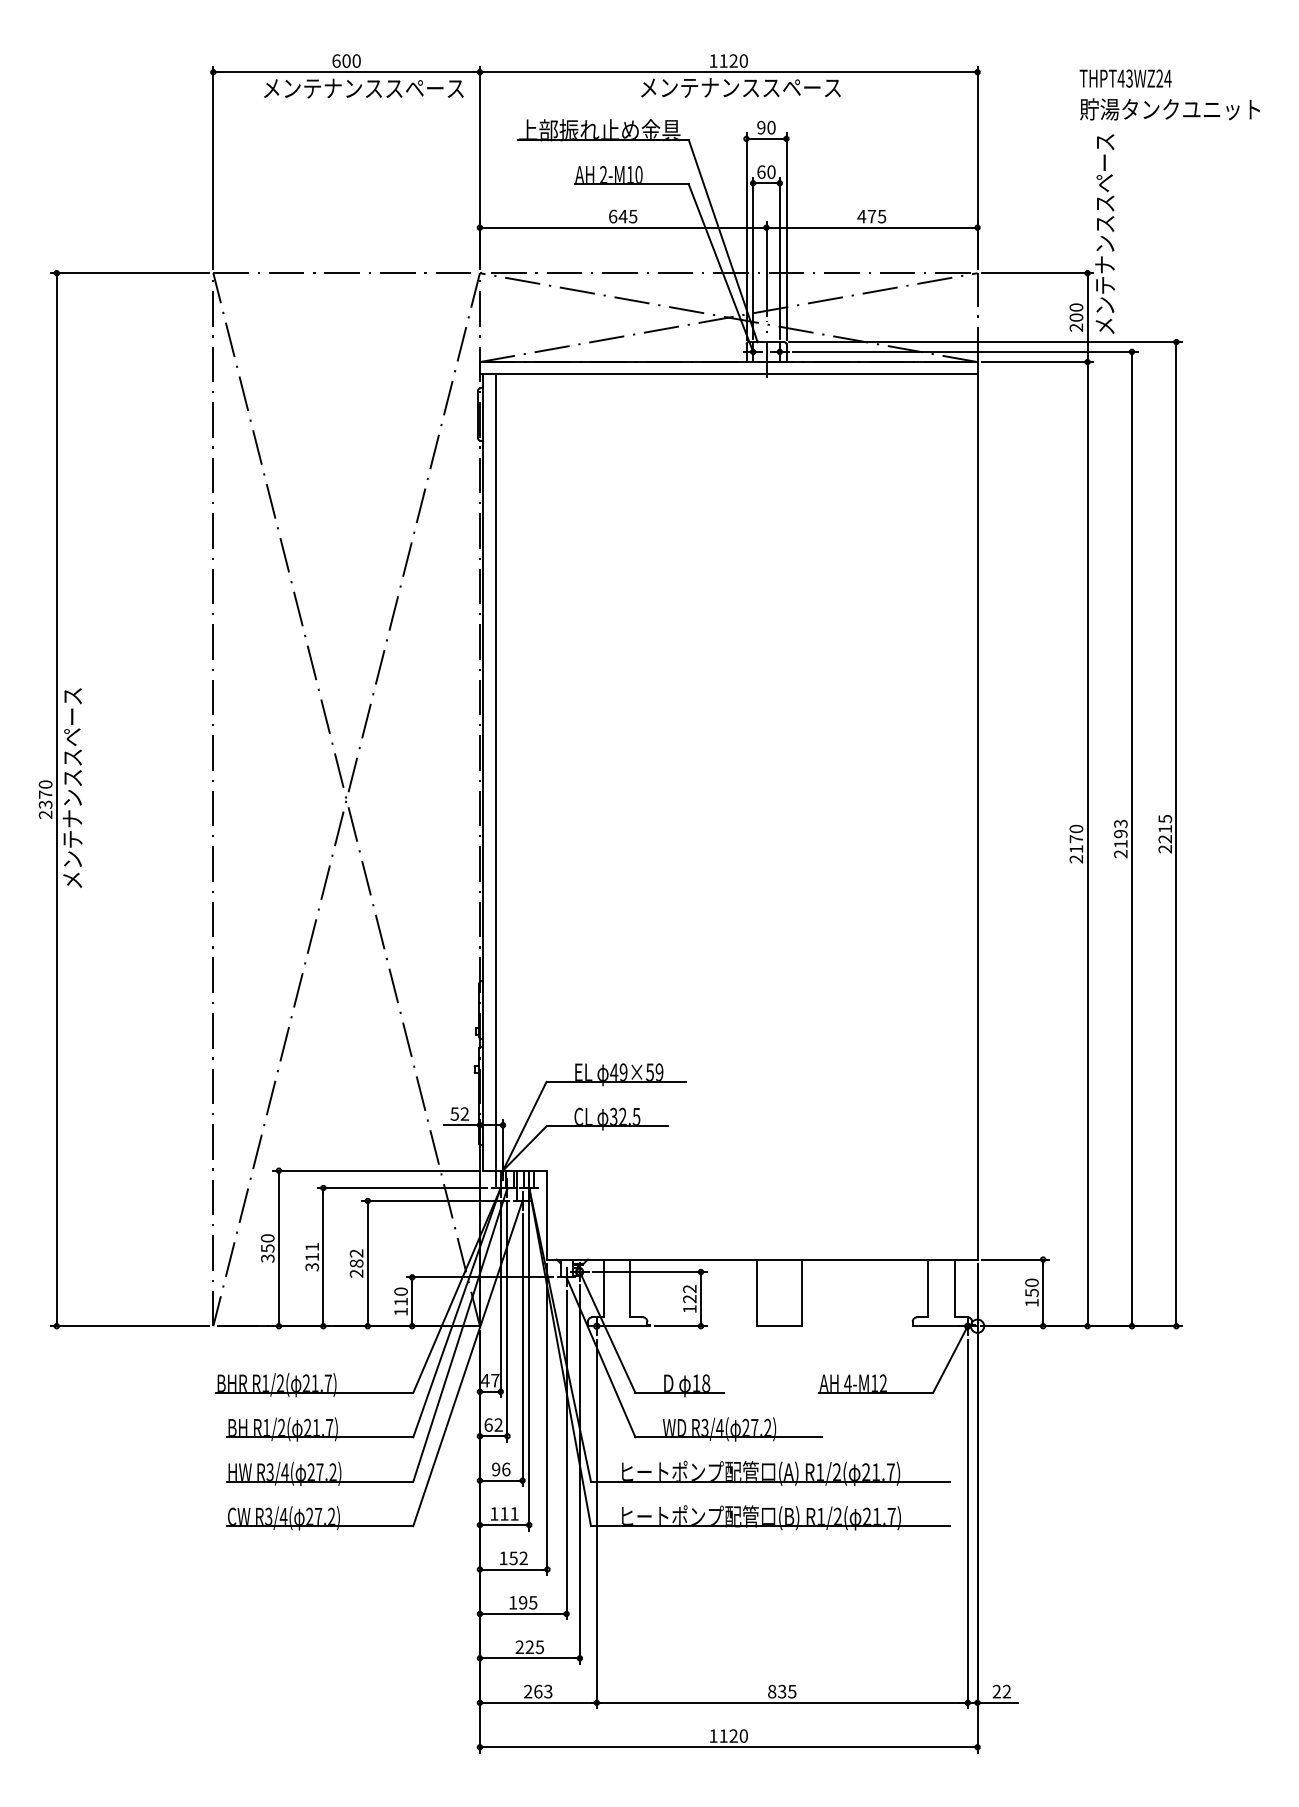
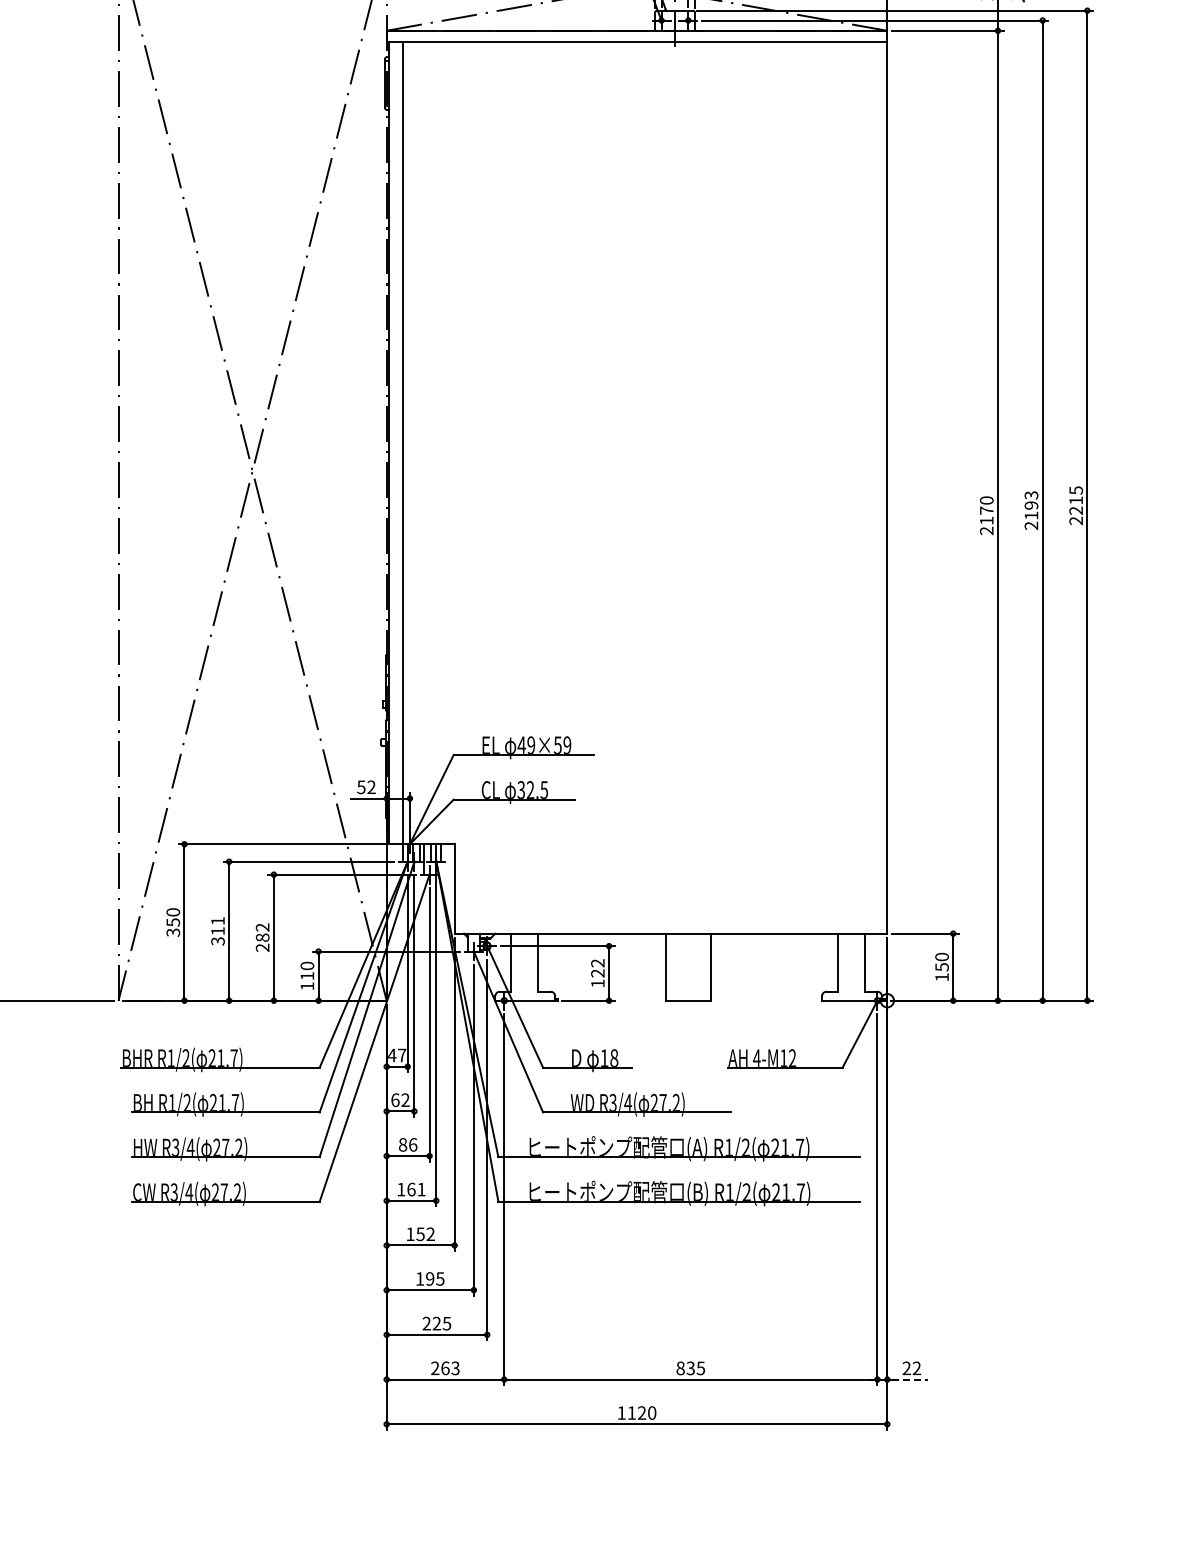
text: (496, 1469) -> (403, 1144), 96 -> 86
text: (504, 1513) -> (411, 1189), 111 -> 161
line: (999, 1702) -> (909, 1379), solid -> dashed

